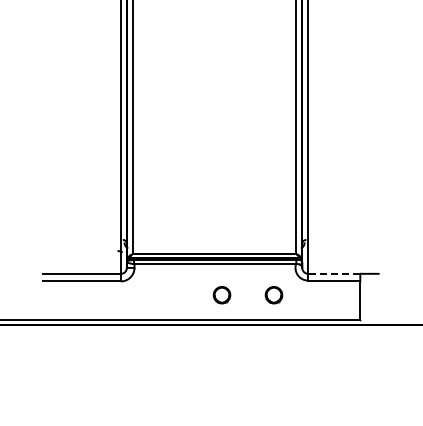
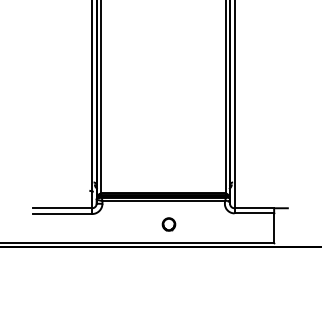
line: (334, 273) -> (254, 208), dashed -> solid
part: (273, 295) -> (208, 224), removed

